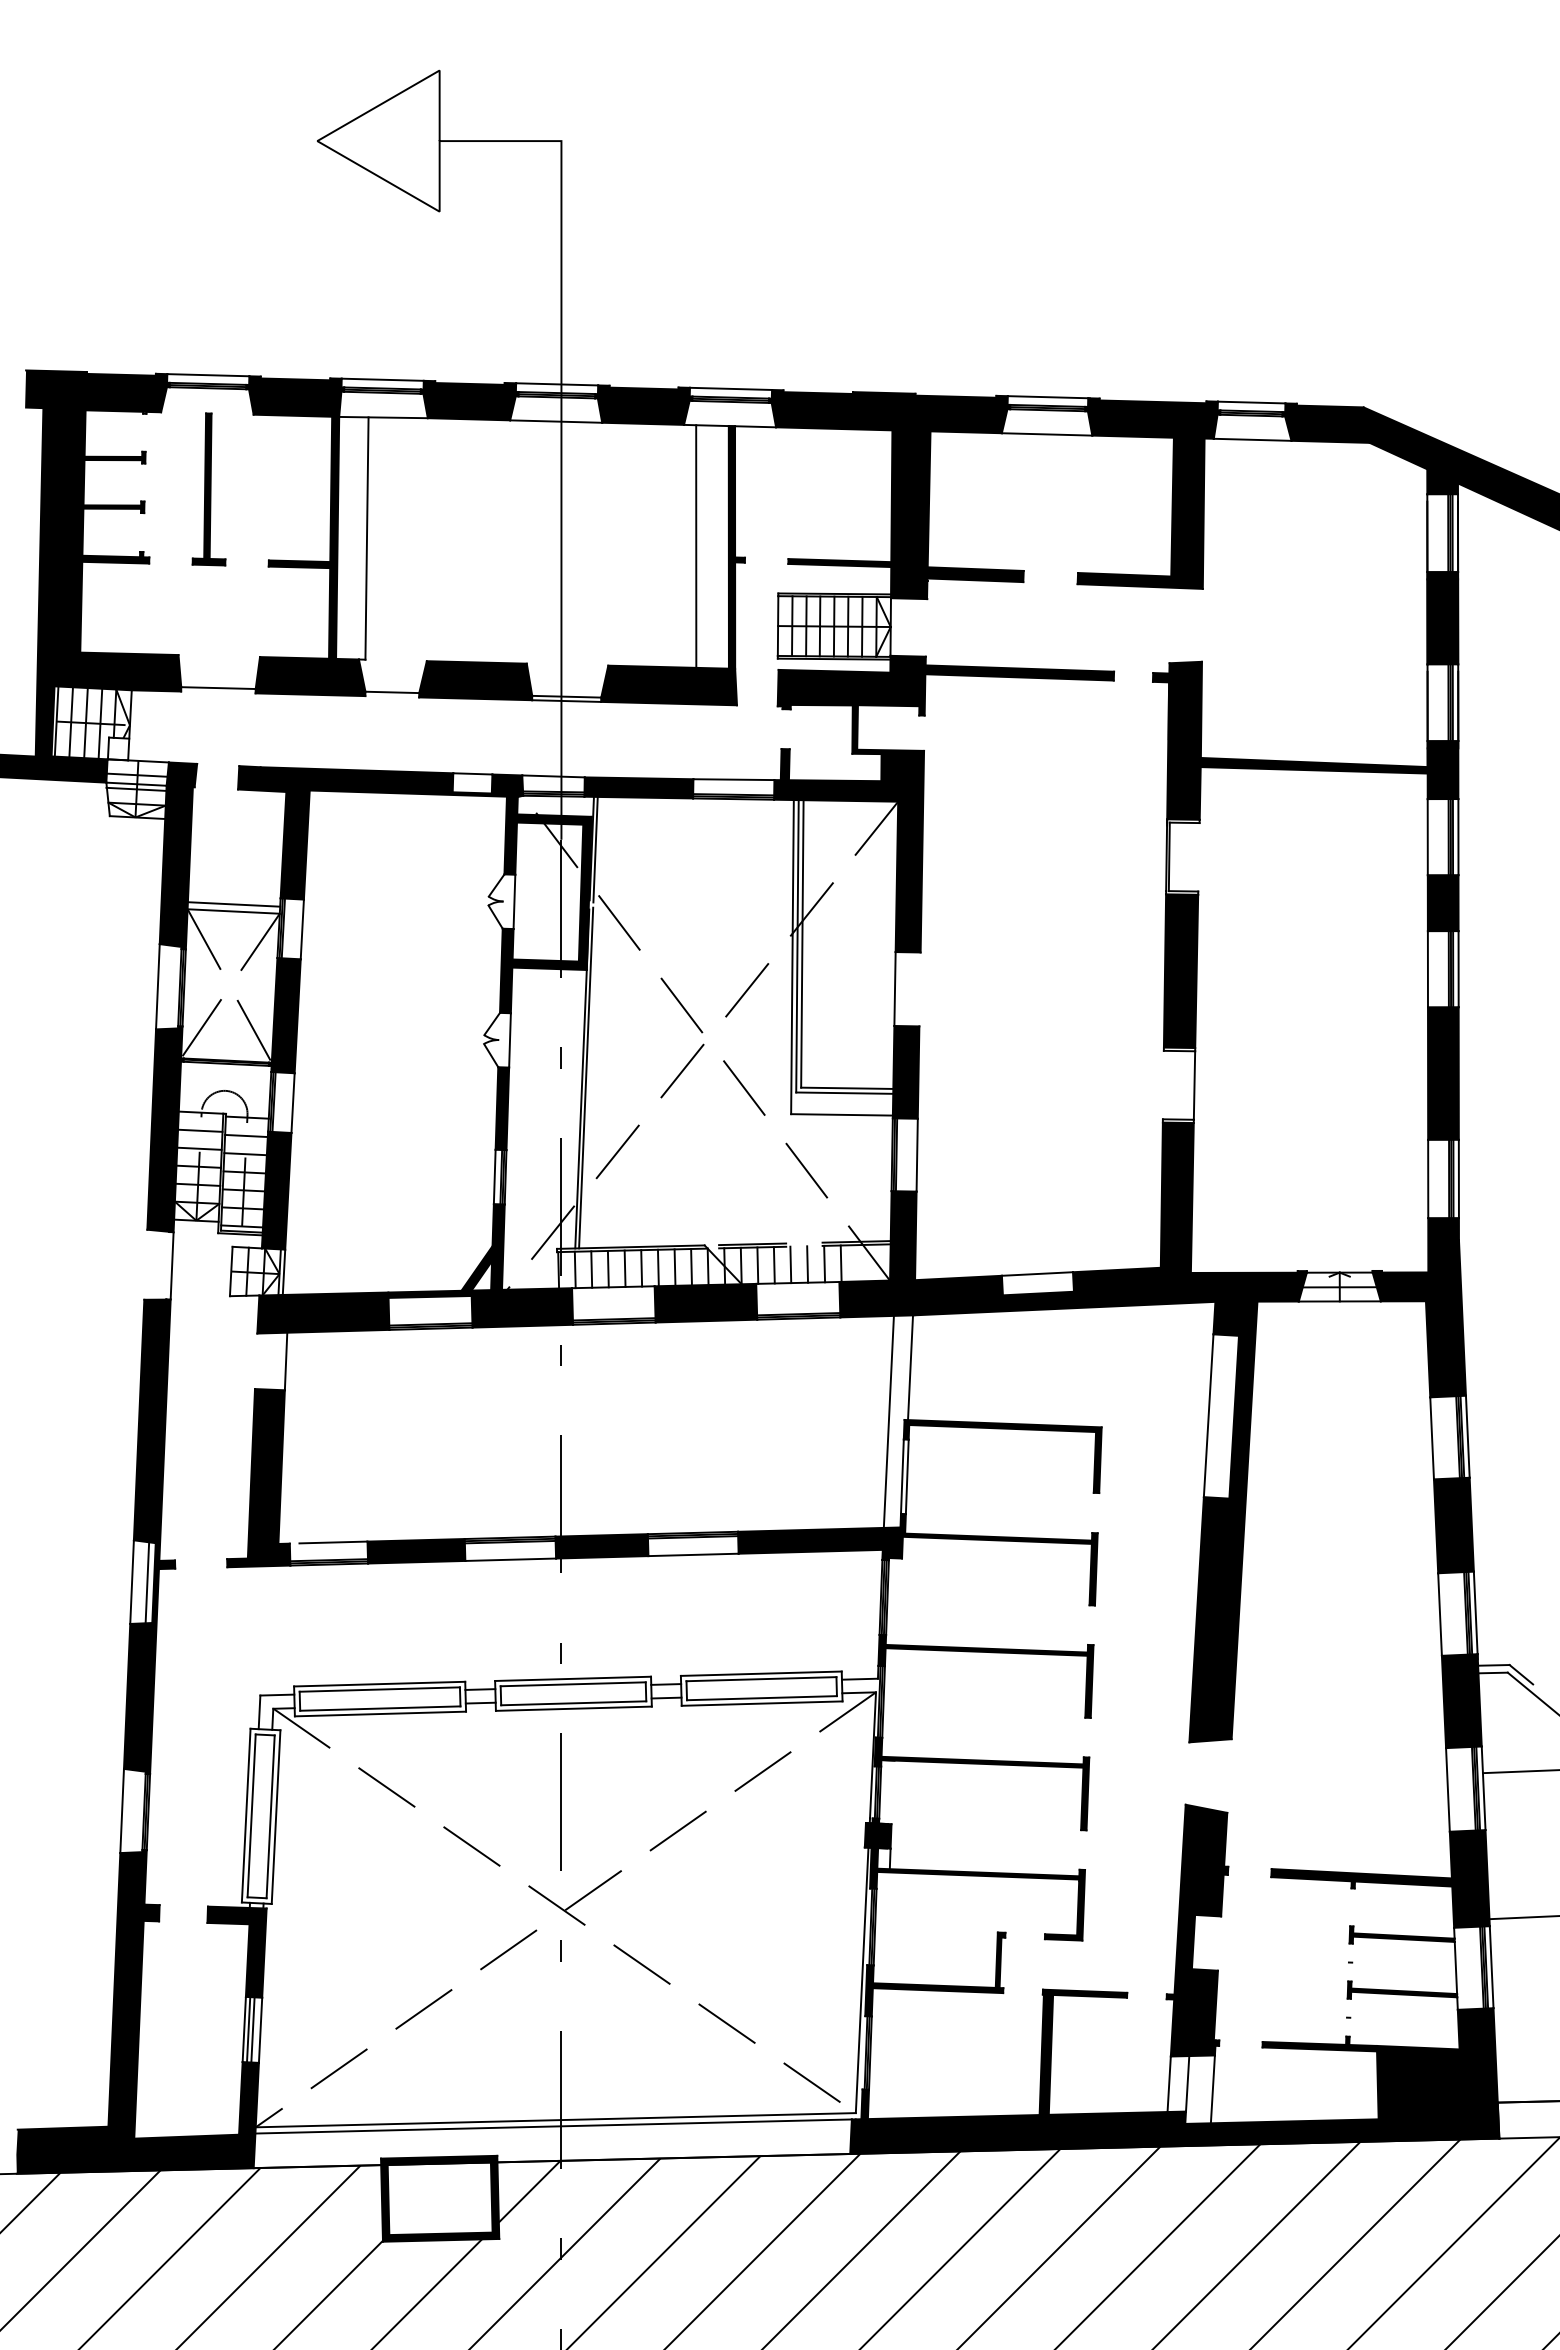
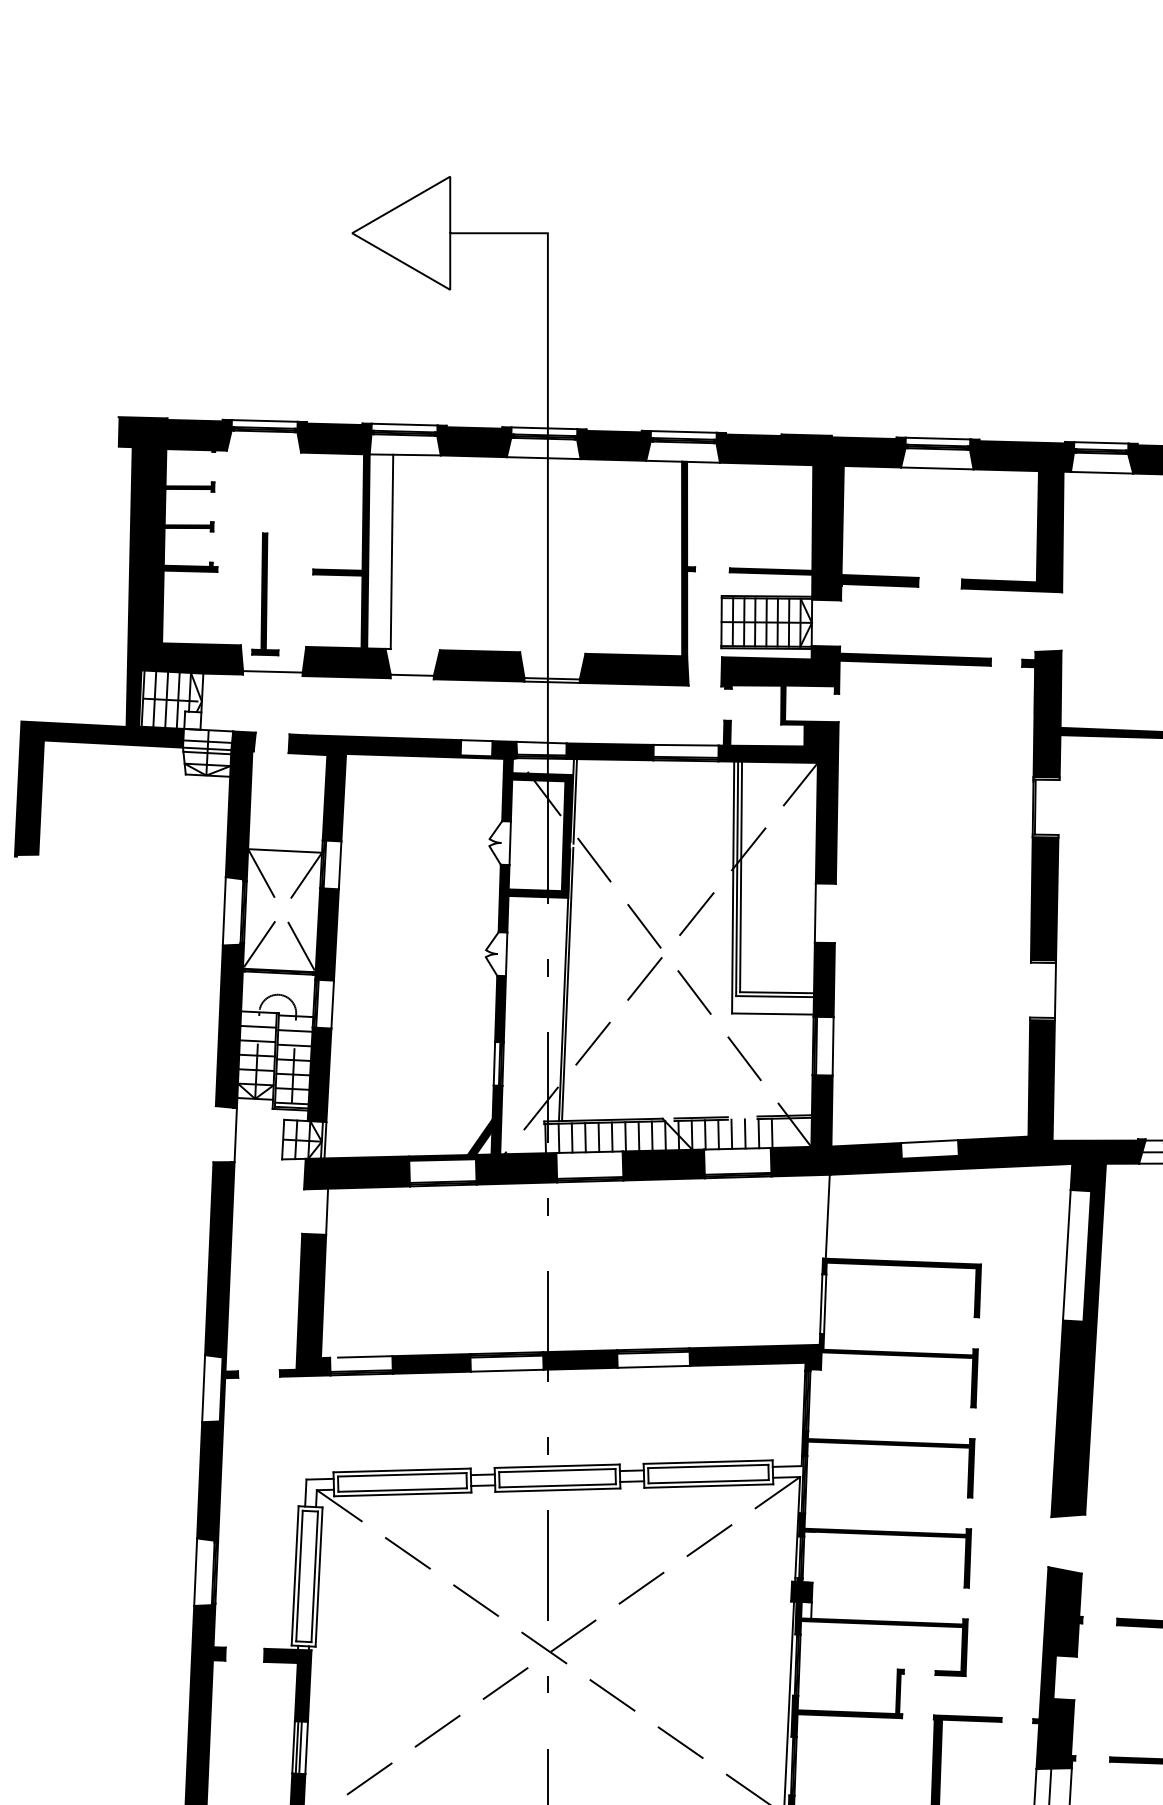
part: (208, 489) -> (264, 594), moved
line: (696, 546) -> (656, 558), removed
line: (233, 904) -> (284, 845), removed
line: (888, 1421) -> (810, 1259), removed
line: (147, 1582) -> (215, 1388), removed

